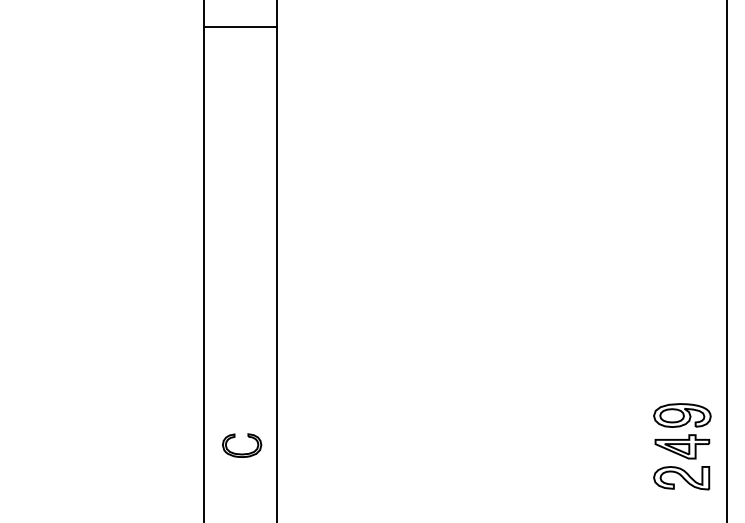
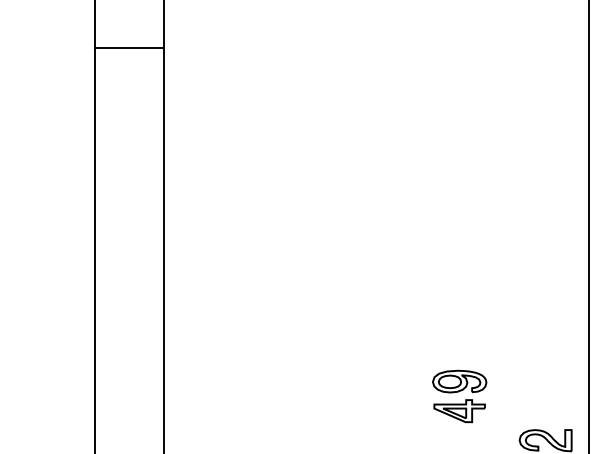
line: (239, 26) -> (128, 47), moved
part: (682, 431) -> (459, 396), moved
part: (242, 453) -> (131, 417), removed

